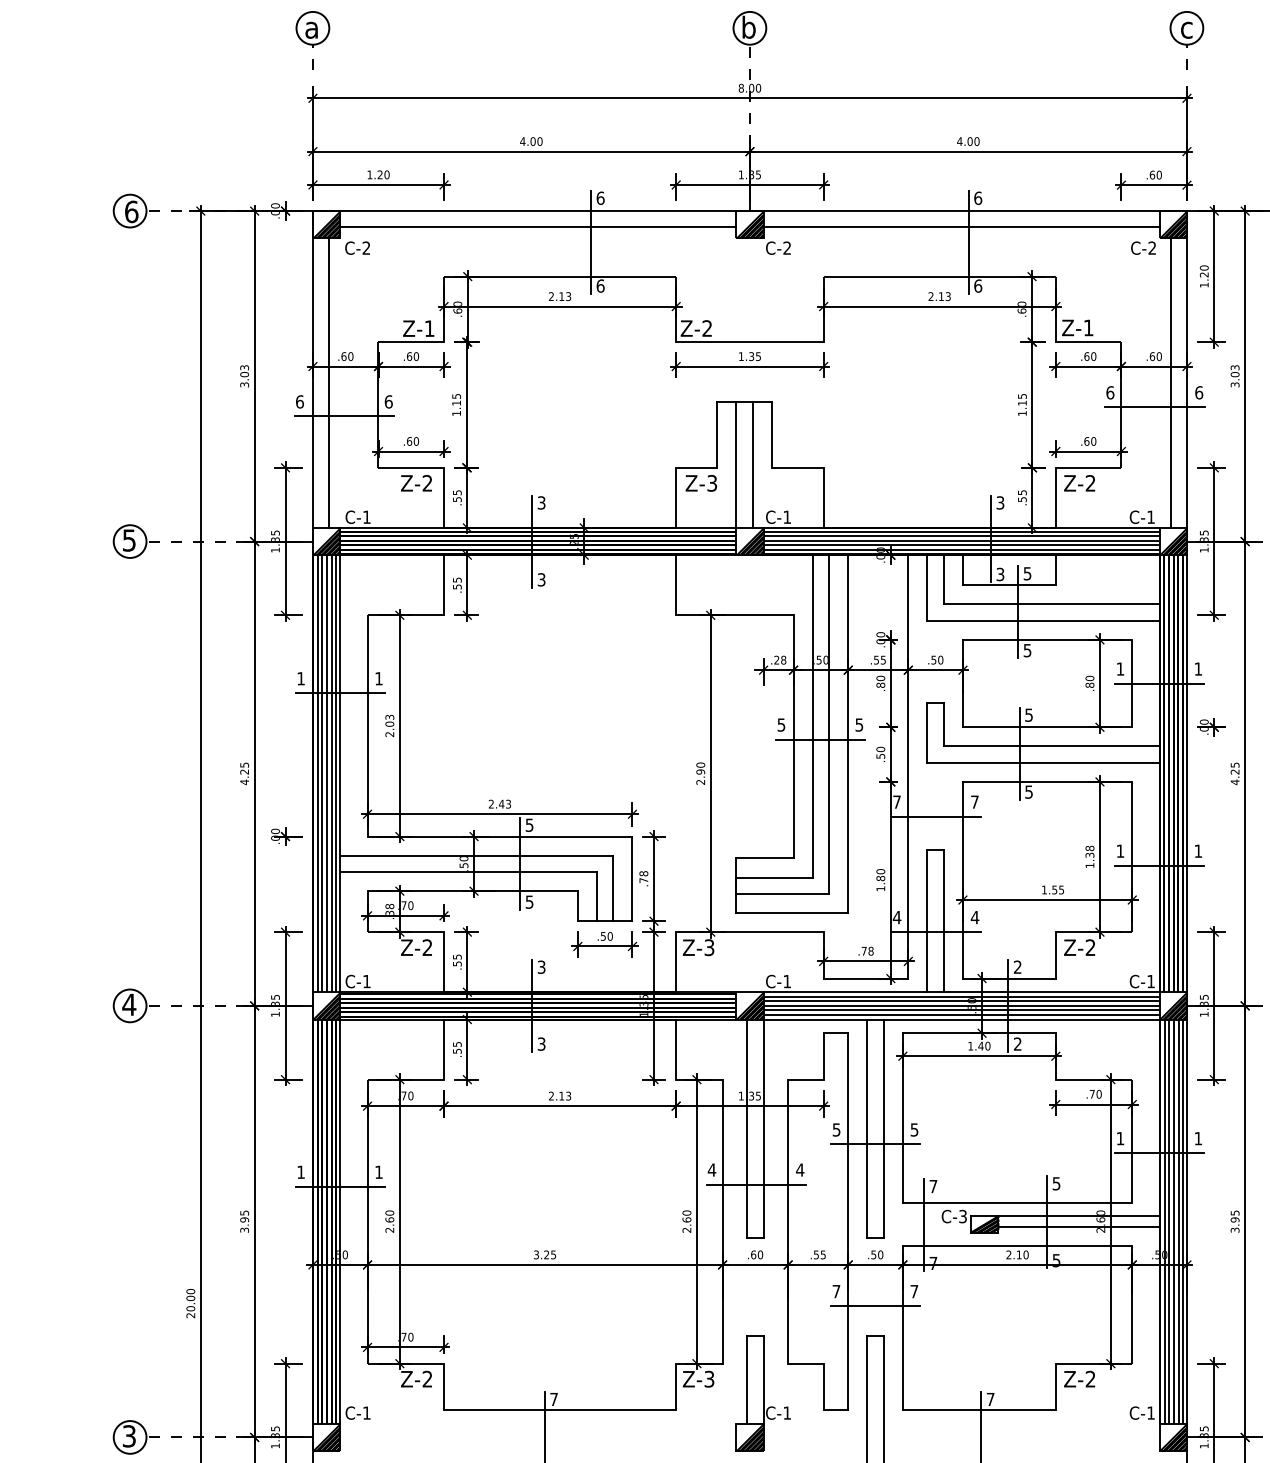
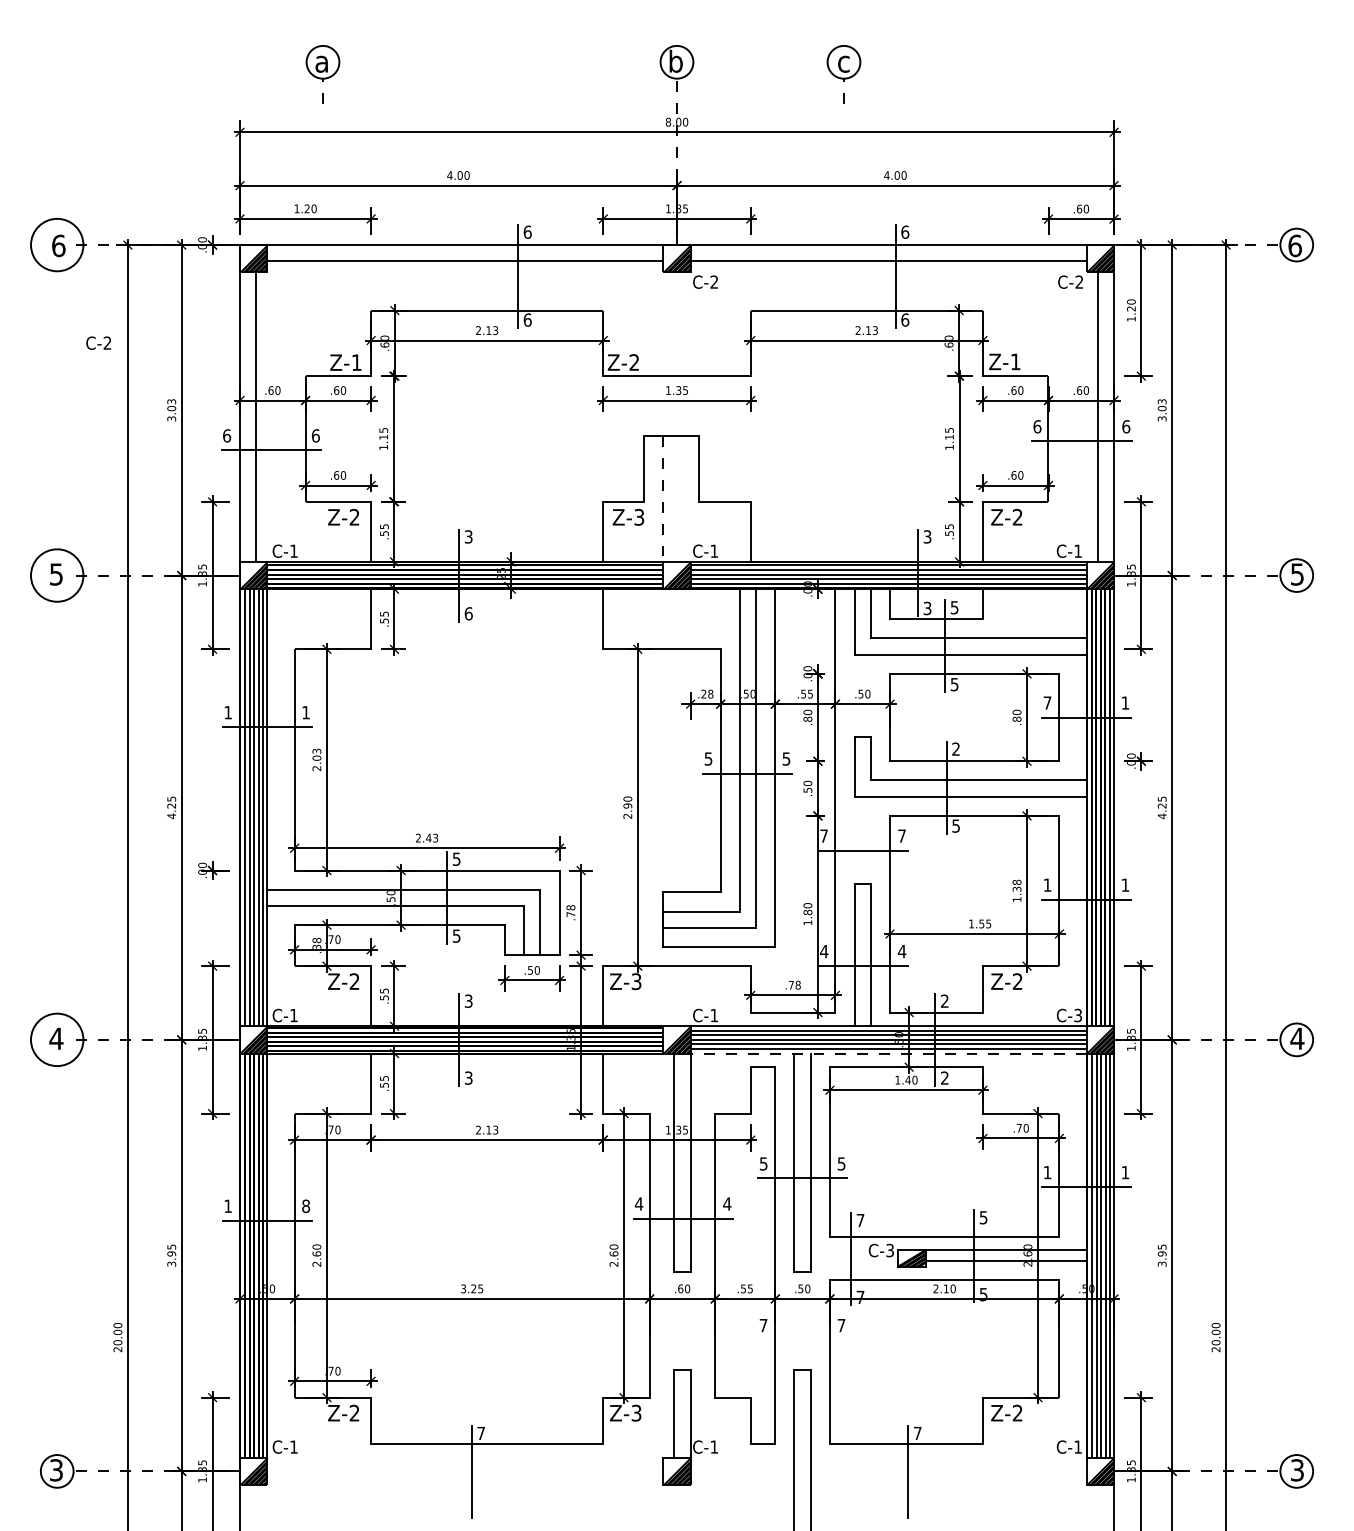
part: (312, 40) -> (322, 74), moved
part: (1186, 40) -> (843, 74), moved
circle: (129, 210) -> (56, 244), size x1.6
text: (357, 247) -> (98, 342), moved
line: (752, 464) -> (679, 498), removed
line: (736, 465) -> (663, 499), solid -> dashed
circle: (129, 541) -> (56, 575), size x1.6
text: (541, 579) -> (468, 613), 3 -> 6
text: (1120, 668) -> (1047, 702), 1 -> 7
text: (1028, 714) -> (955, 748), 5 -> 2
text: (1150, 981) -> (1077, 1015), C-1 -> C-3
circle: (129, 1005) -> (56, 1039), size x1.6
line: (961, 1019) -> (888, 1053), solid -> dashed
text: (379, 1171) -> (306, 1205), 1 -> 8
line: (875, 1306) -> (802, 1340), removed

